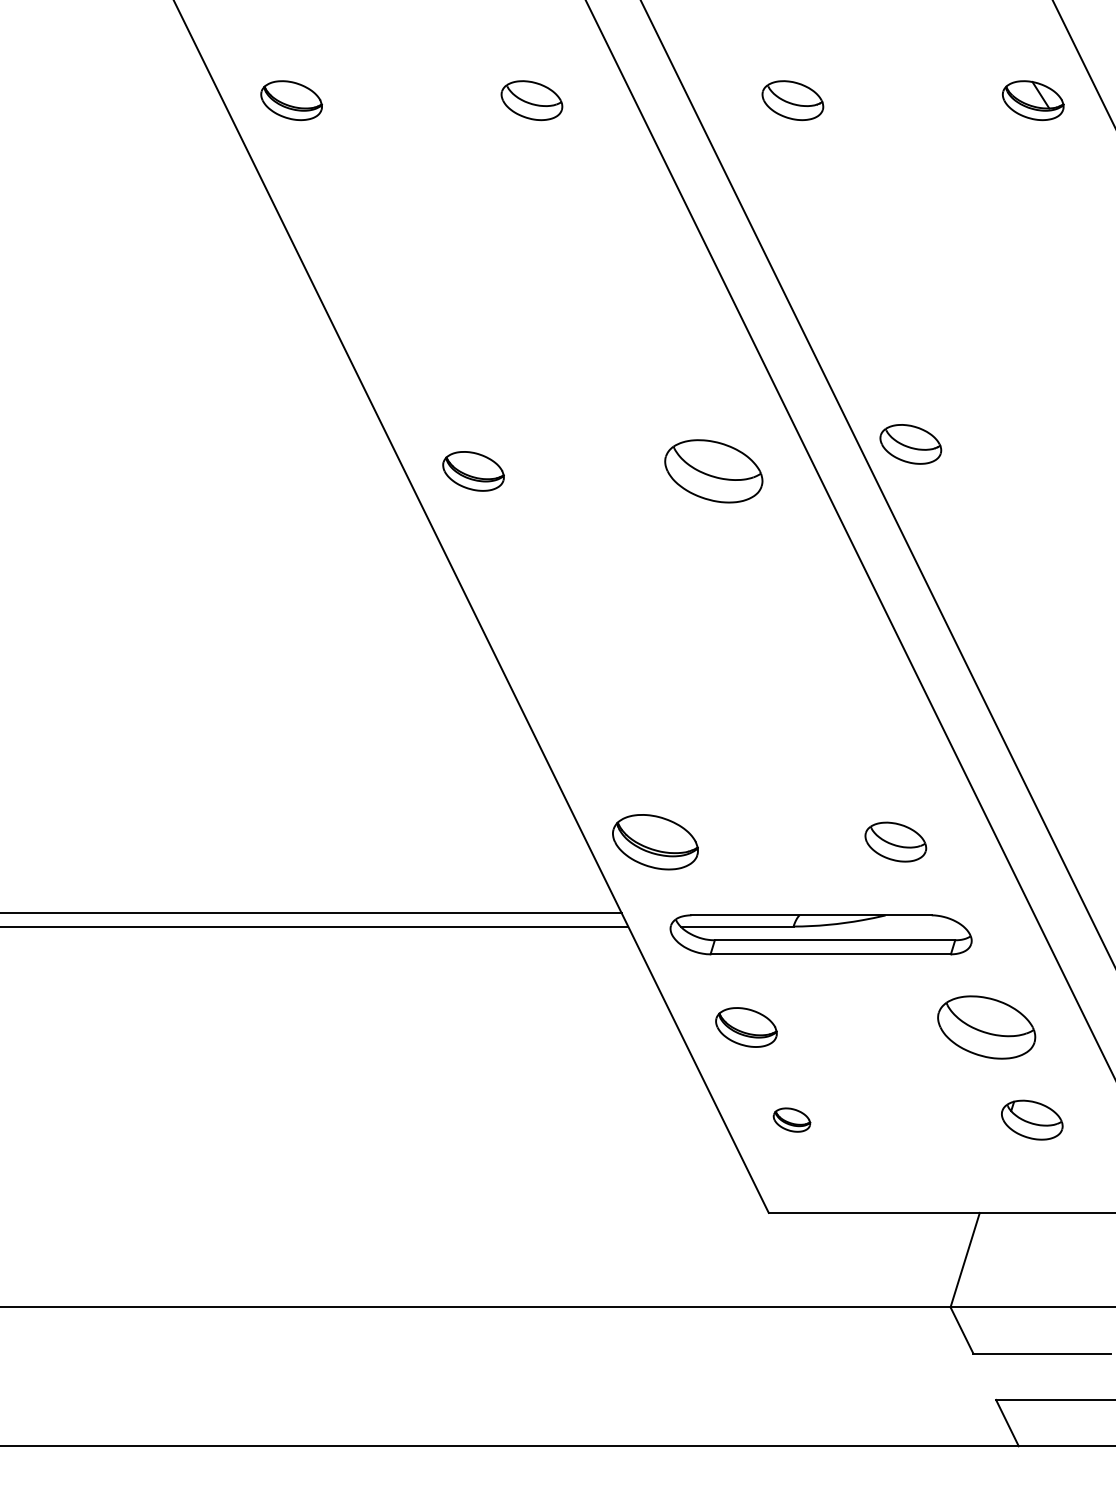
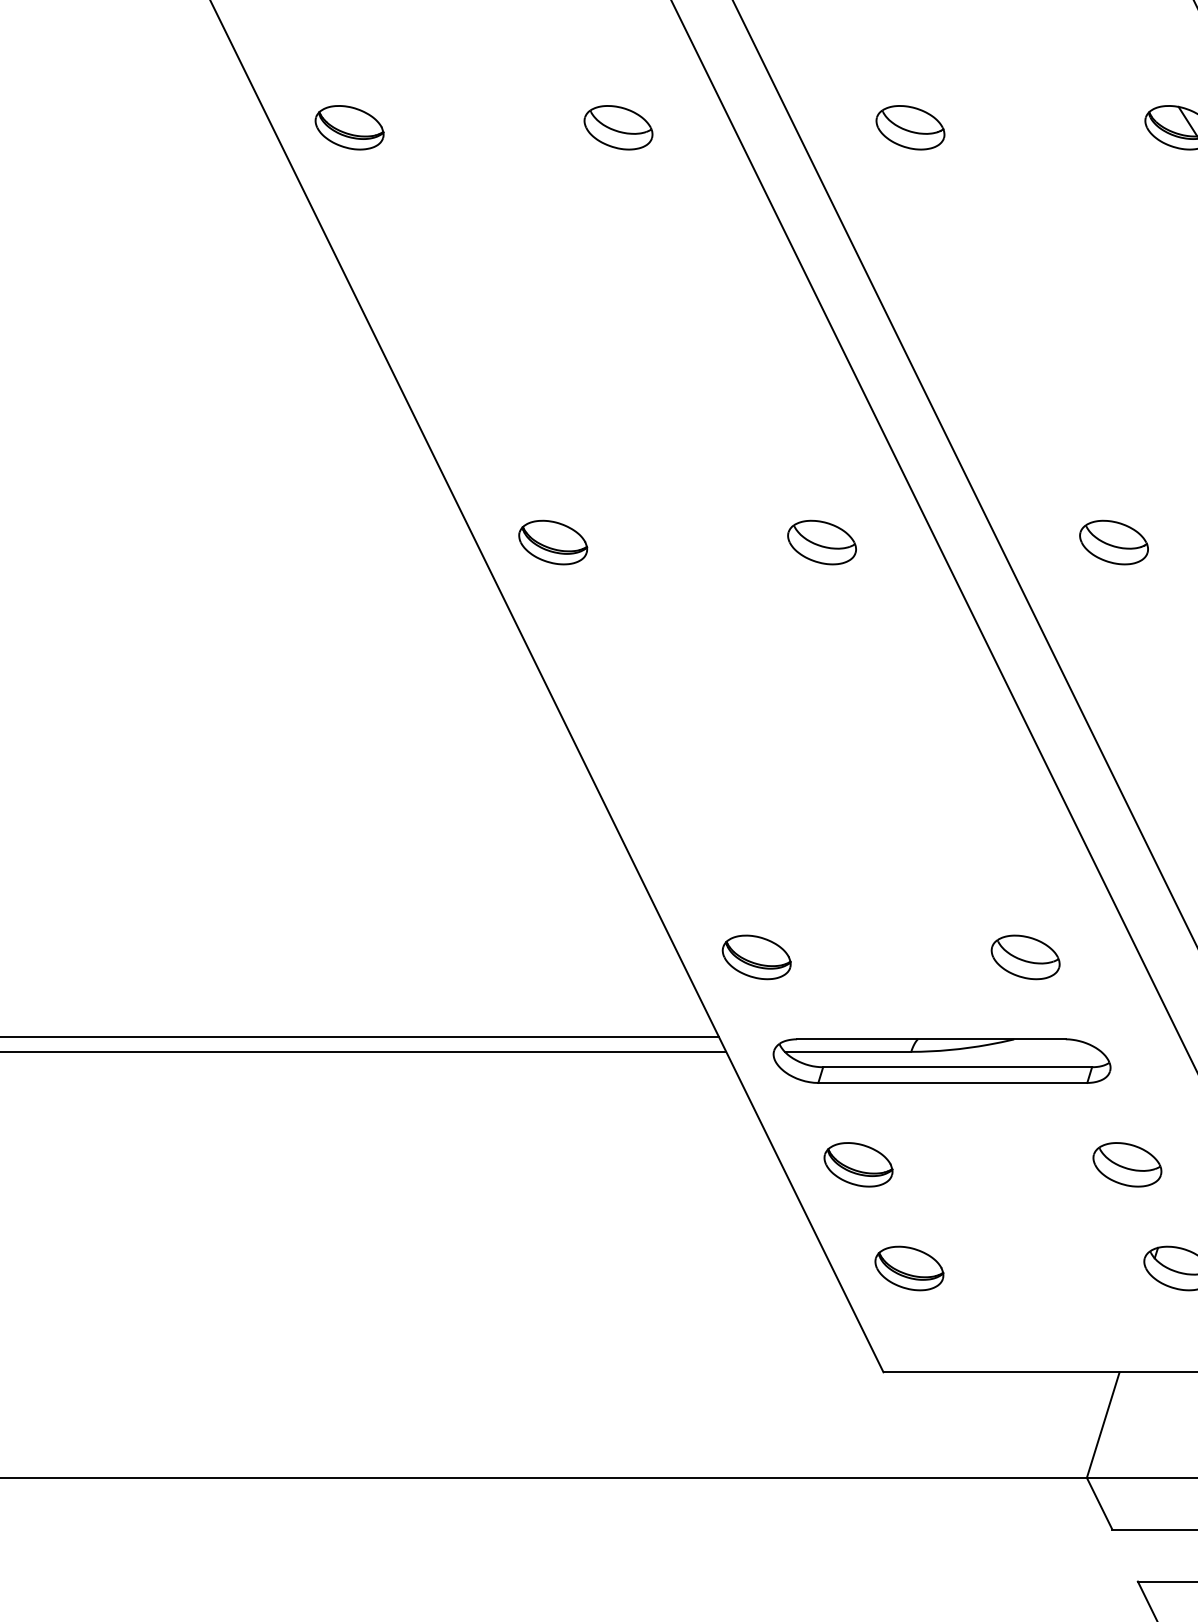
part: (910, 444) -> (1113, 542), moved
part: (713, 471) -> (821, 542), size x0.62
part: (655, 841) -> (756, 956), size x0.71
part: (986, 1027) -> (1127, 1164), size x0.62
part: (791, 1119) -> (908, 1267), size x1.67

